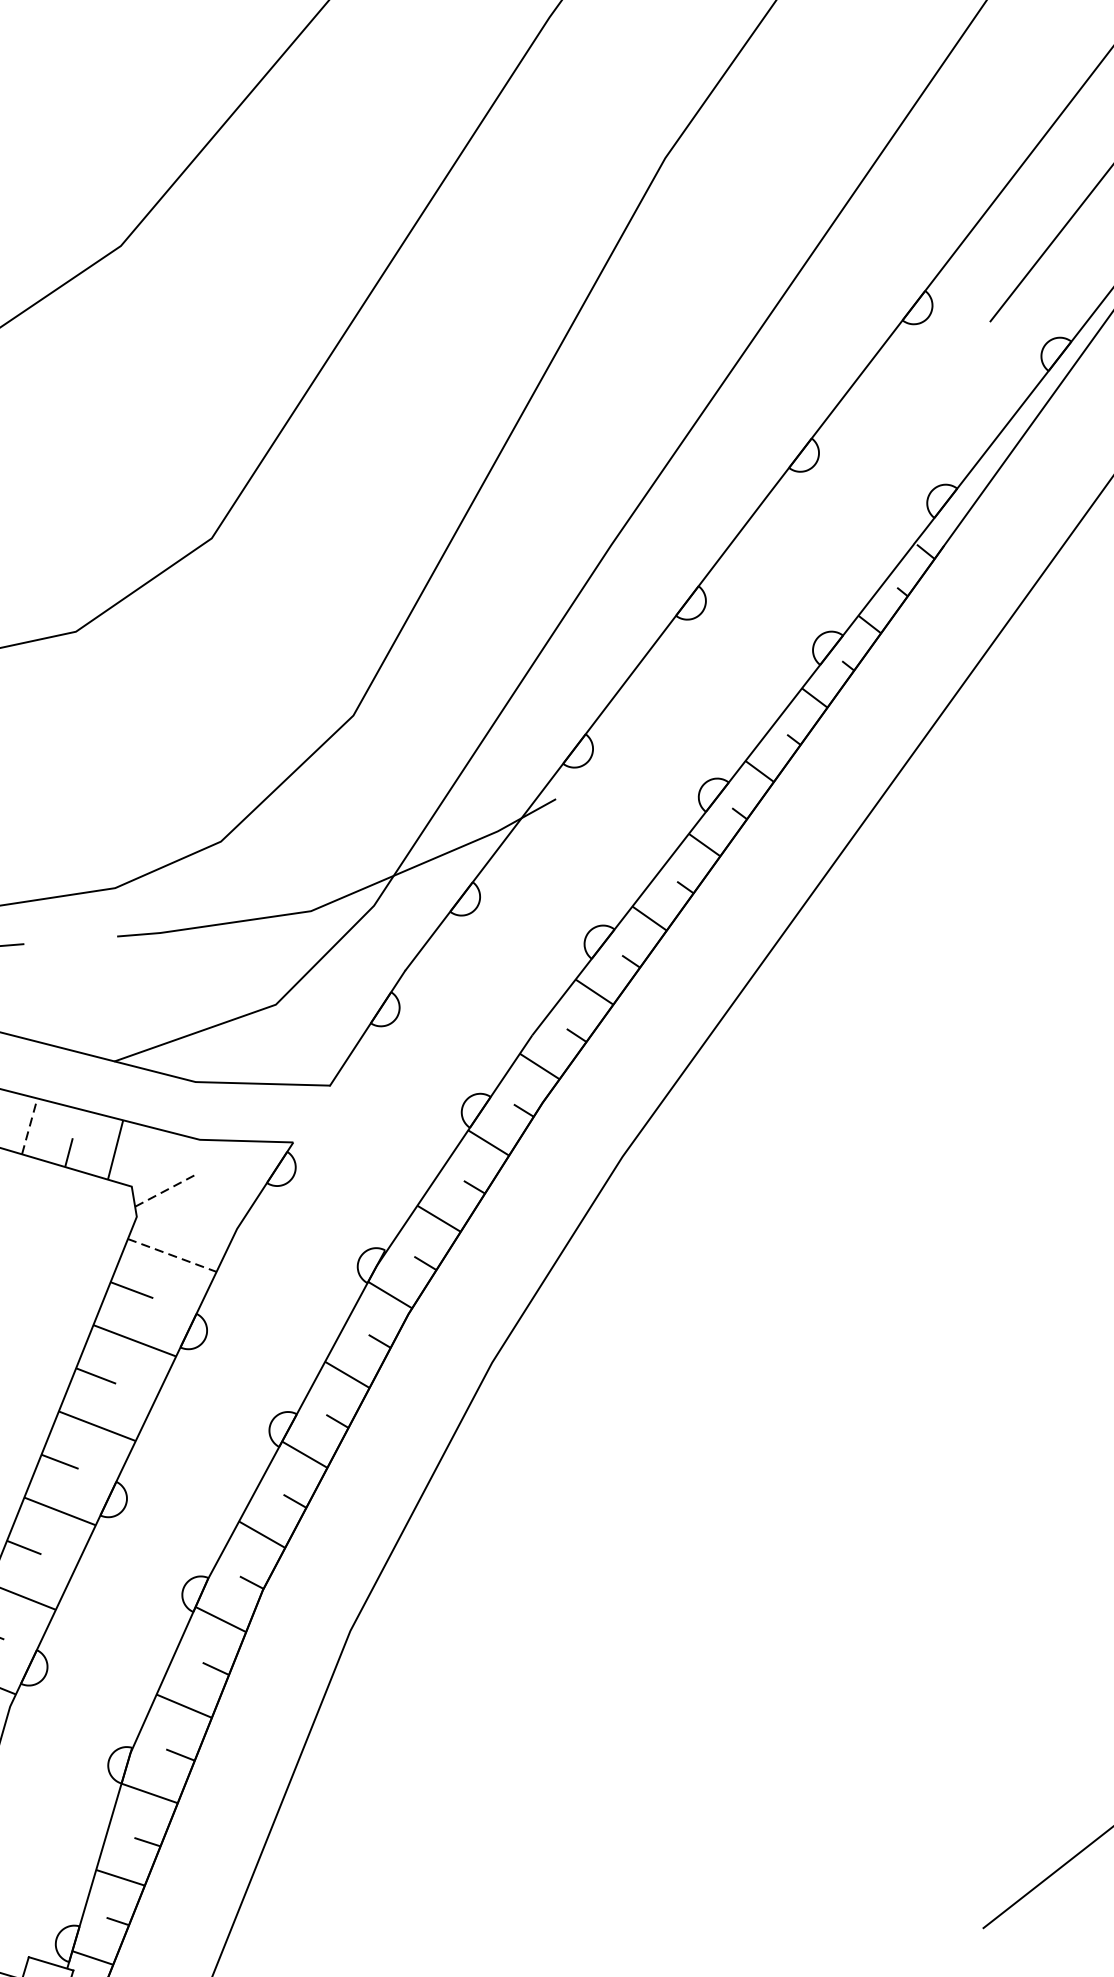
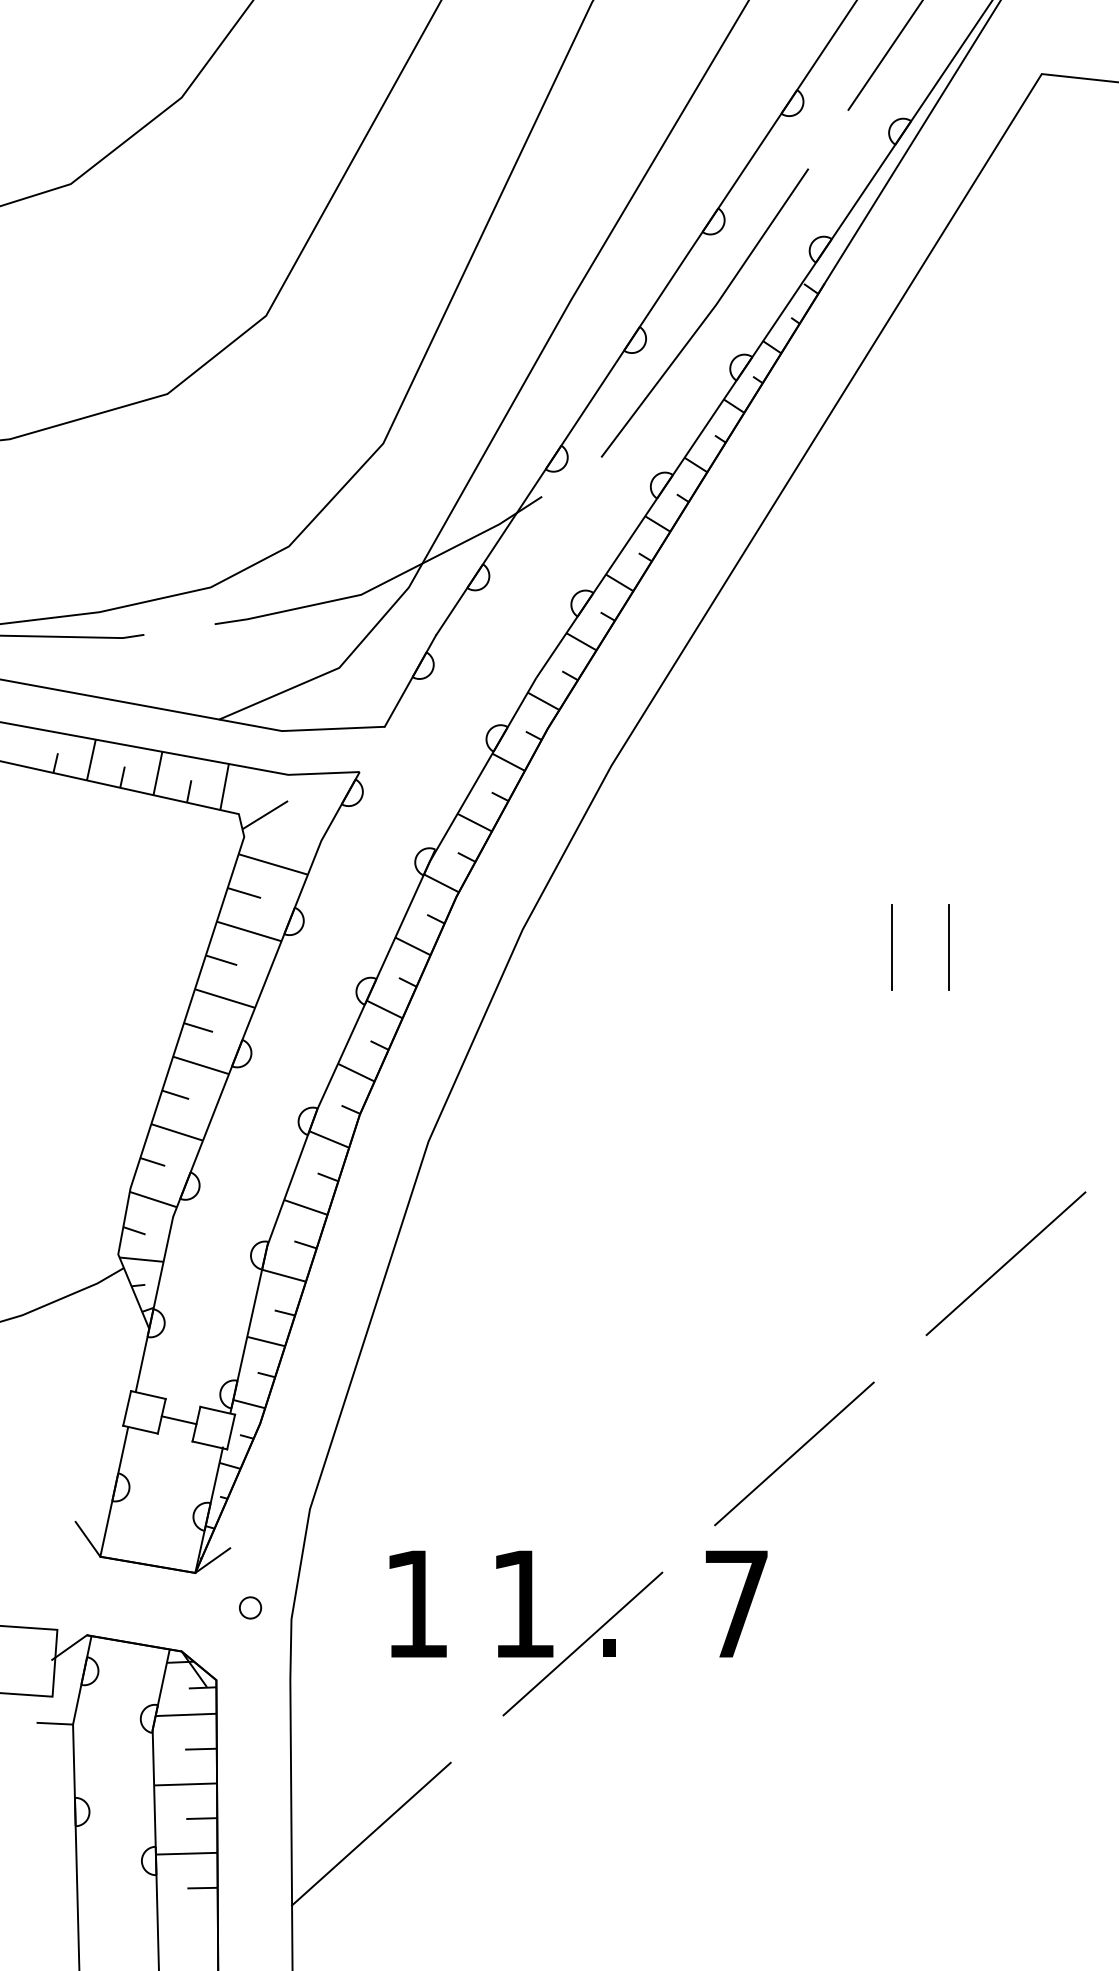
line: (788, 575) -> (707, 314), added
line: (30, 1125) -> (158, 772), dashed -> solid
line: (166, 1190) -> (265, 815), dashed -> solid
line: (172, 1255) -> (273, 864), dashed -> solid
line: (972, 1417) -> (891, 946), added
line: (1046, 1422) -> (948, 946), added

